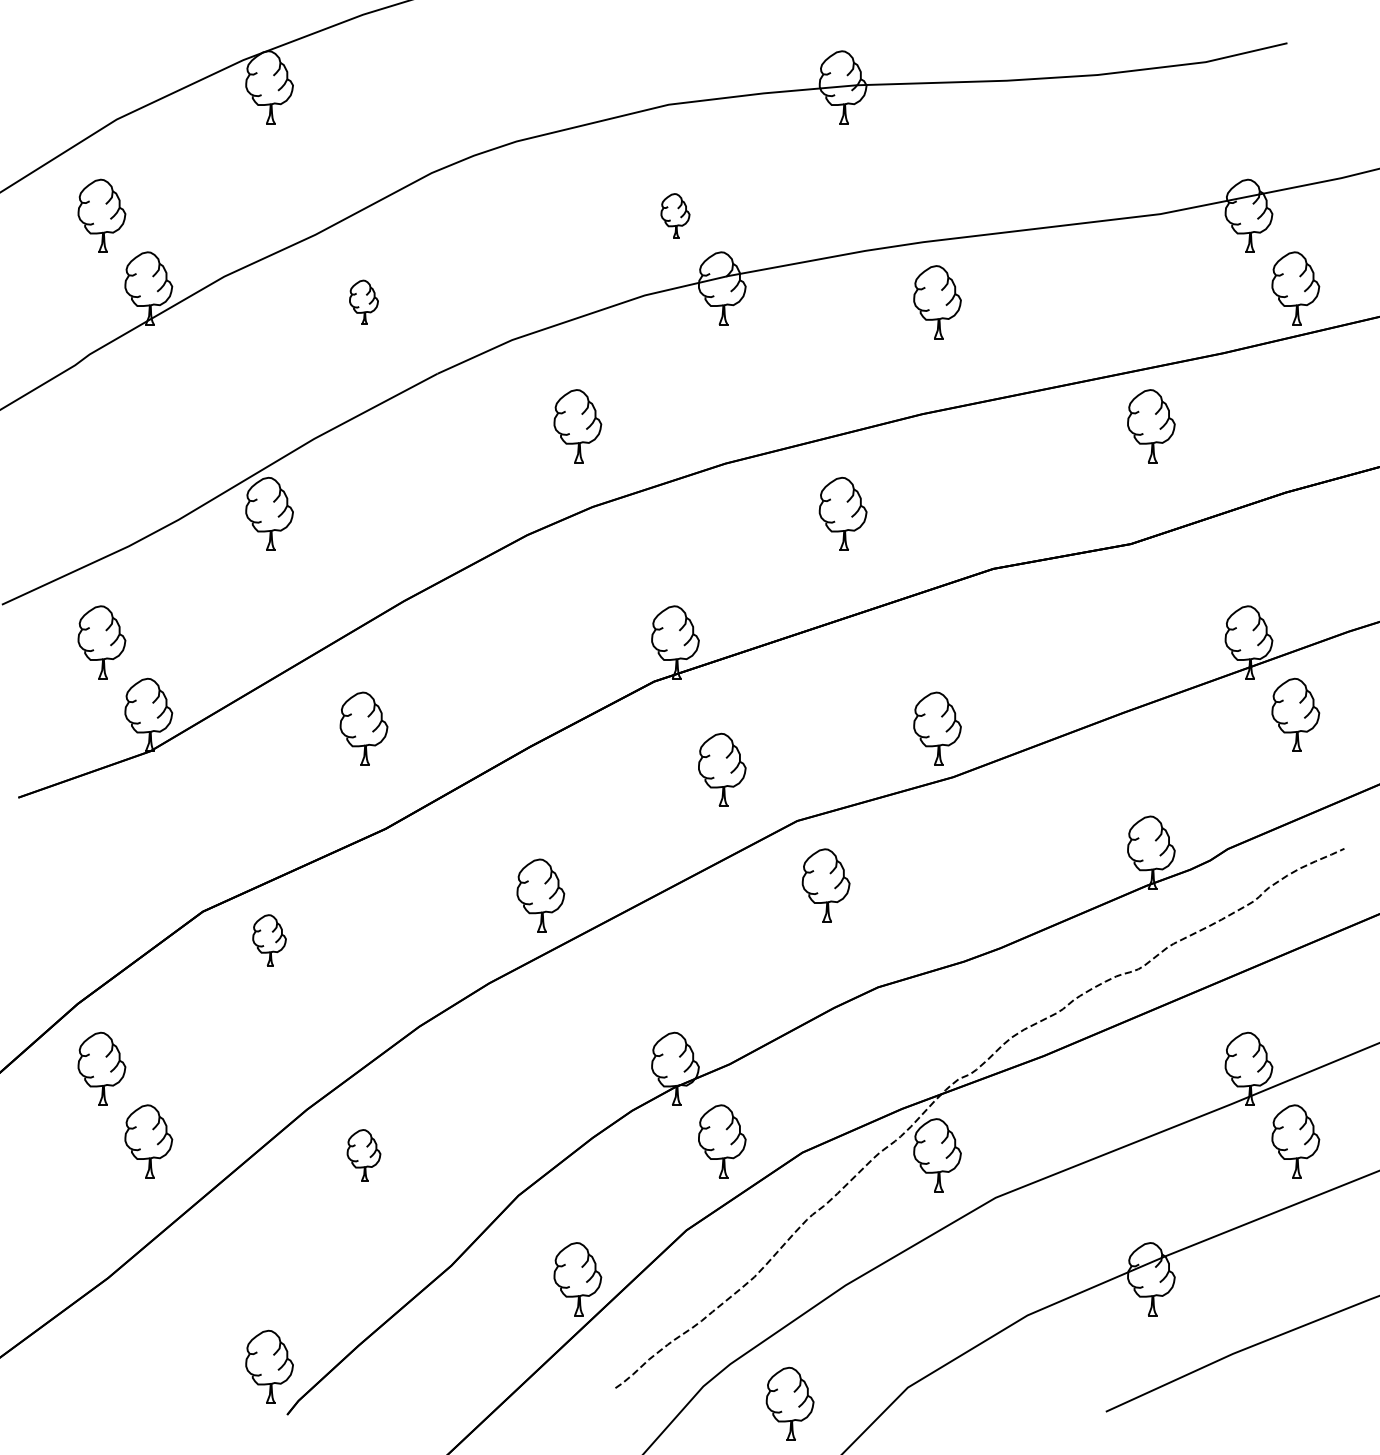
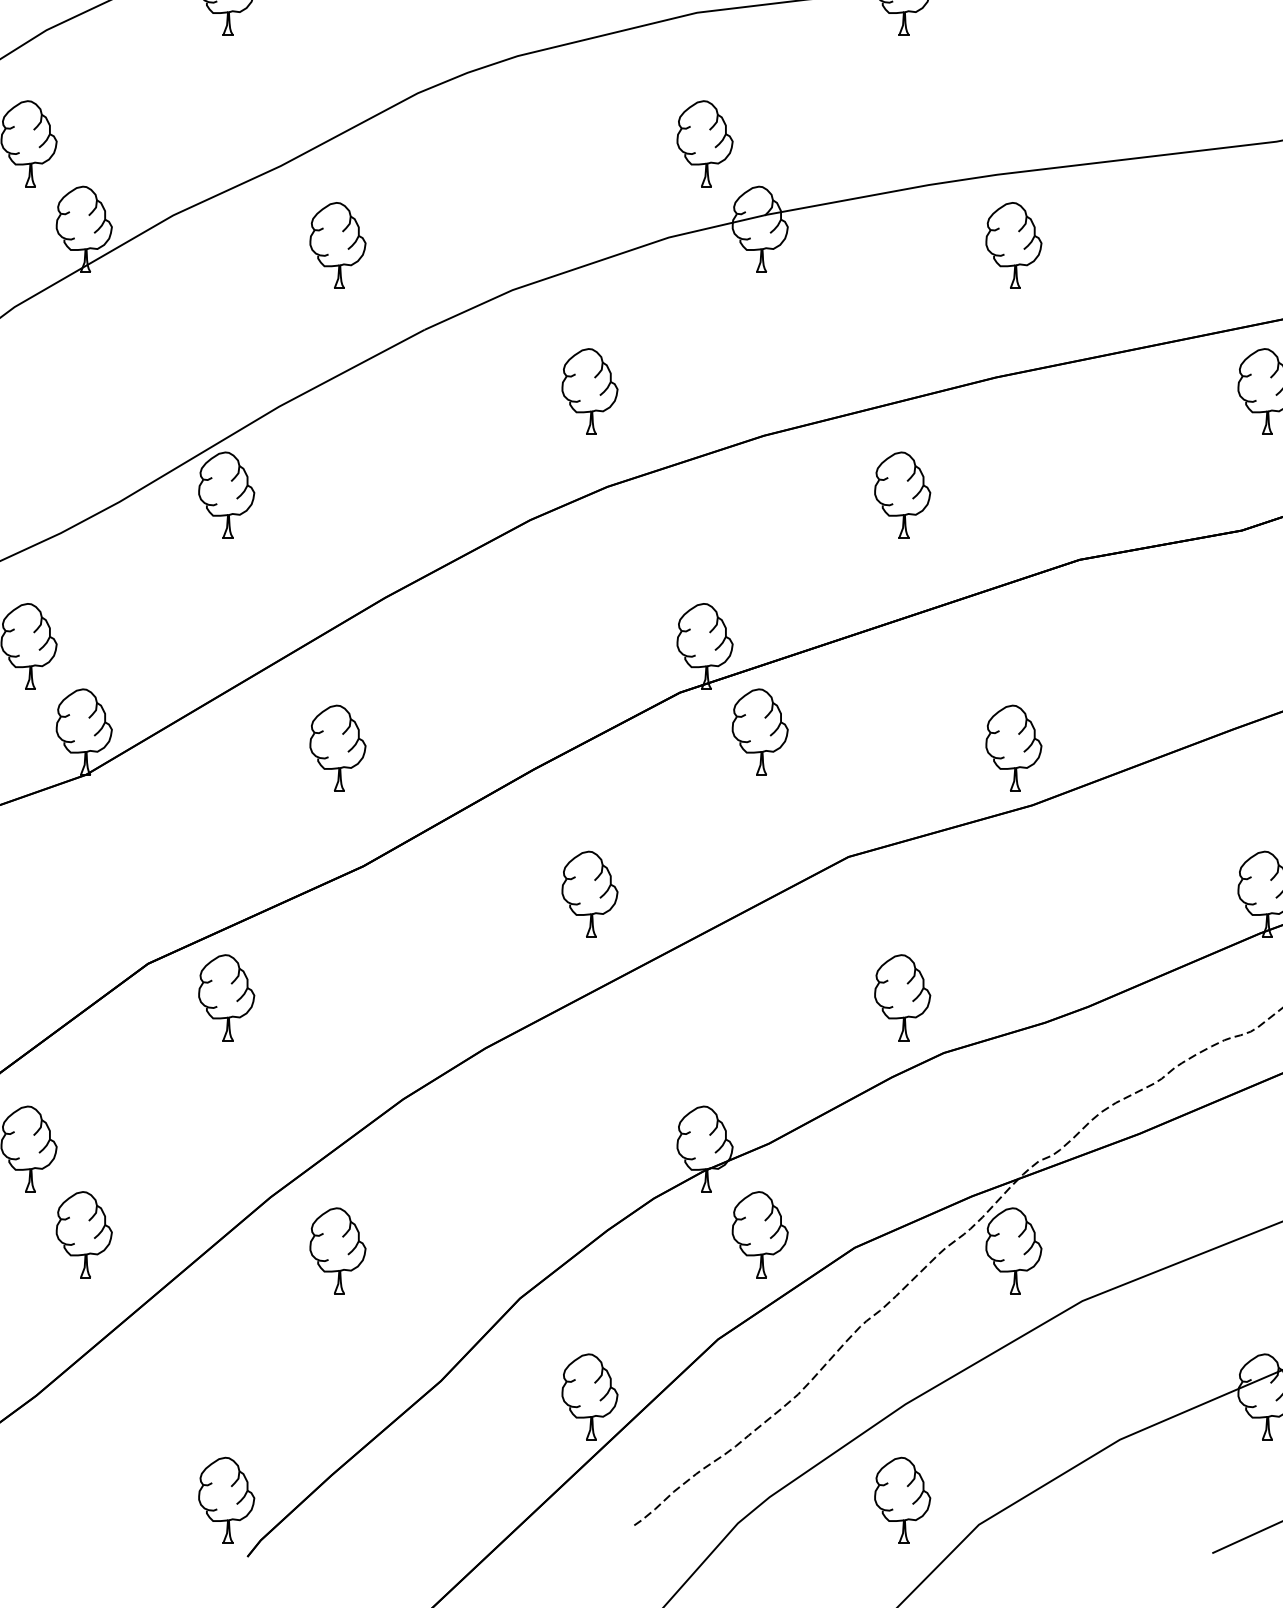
part: (675, 215) -> (705, 143), size x1.67
part: (363, 302) -> (337, 245), size x1.67
part: (722, 769) -> (760, 731), moved
part: (825, 885) -> (901, 997), moved
part: (540, 895) -> (589, 894), moved
part: (269, 940) -> (226, 997), size x1.43
part: (363, 1155) -> (337, 1251), size x1.43
part: (789, 1403) -> (901, 1499), moved

